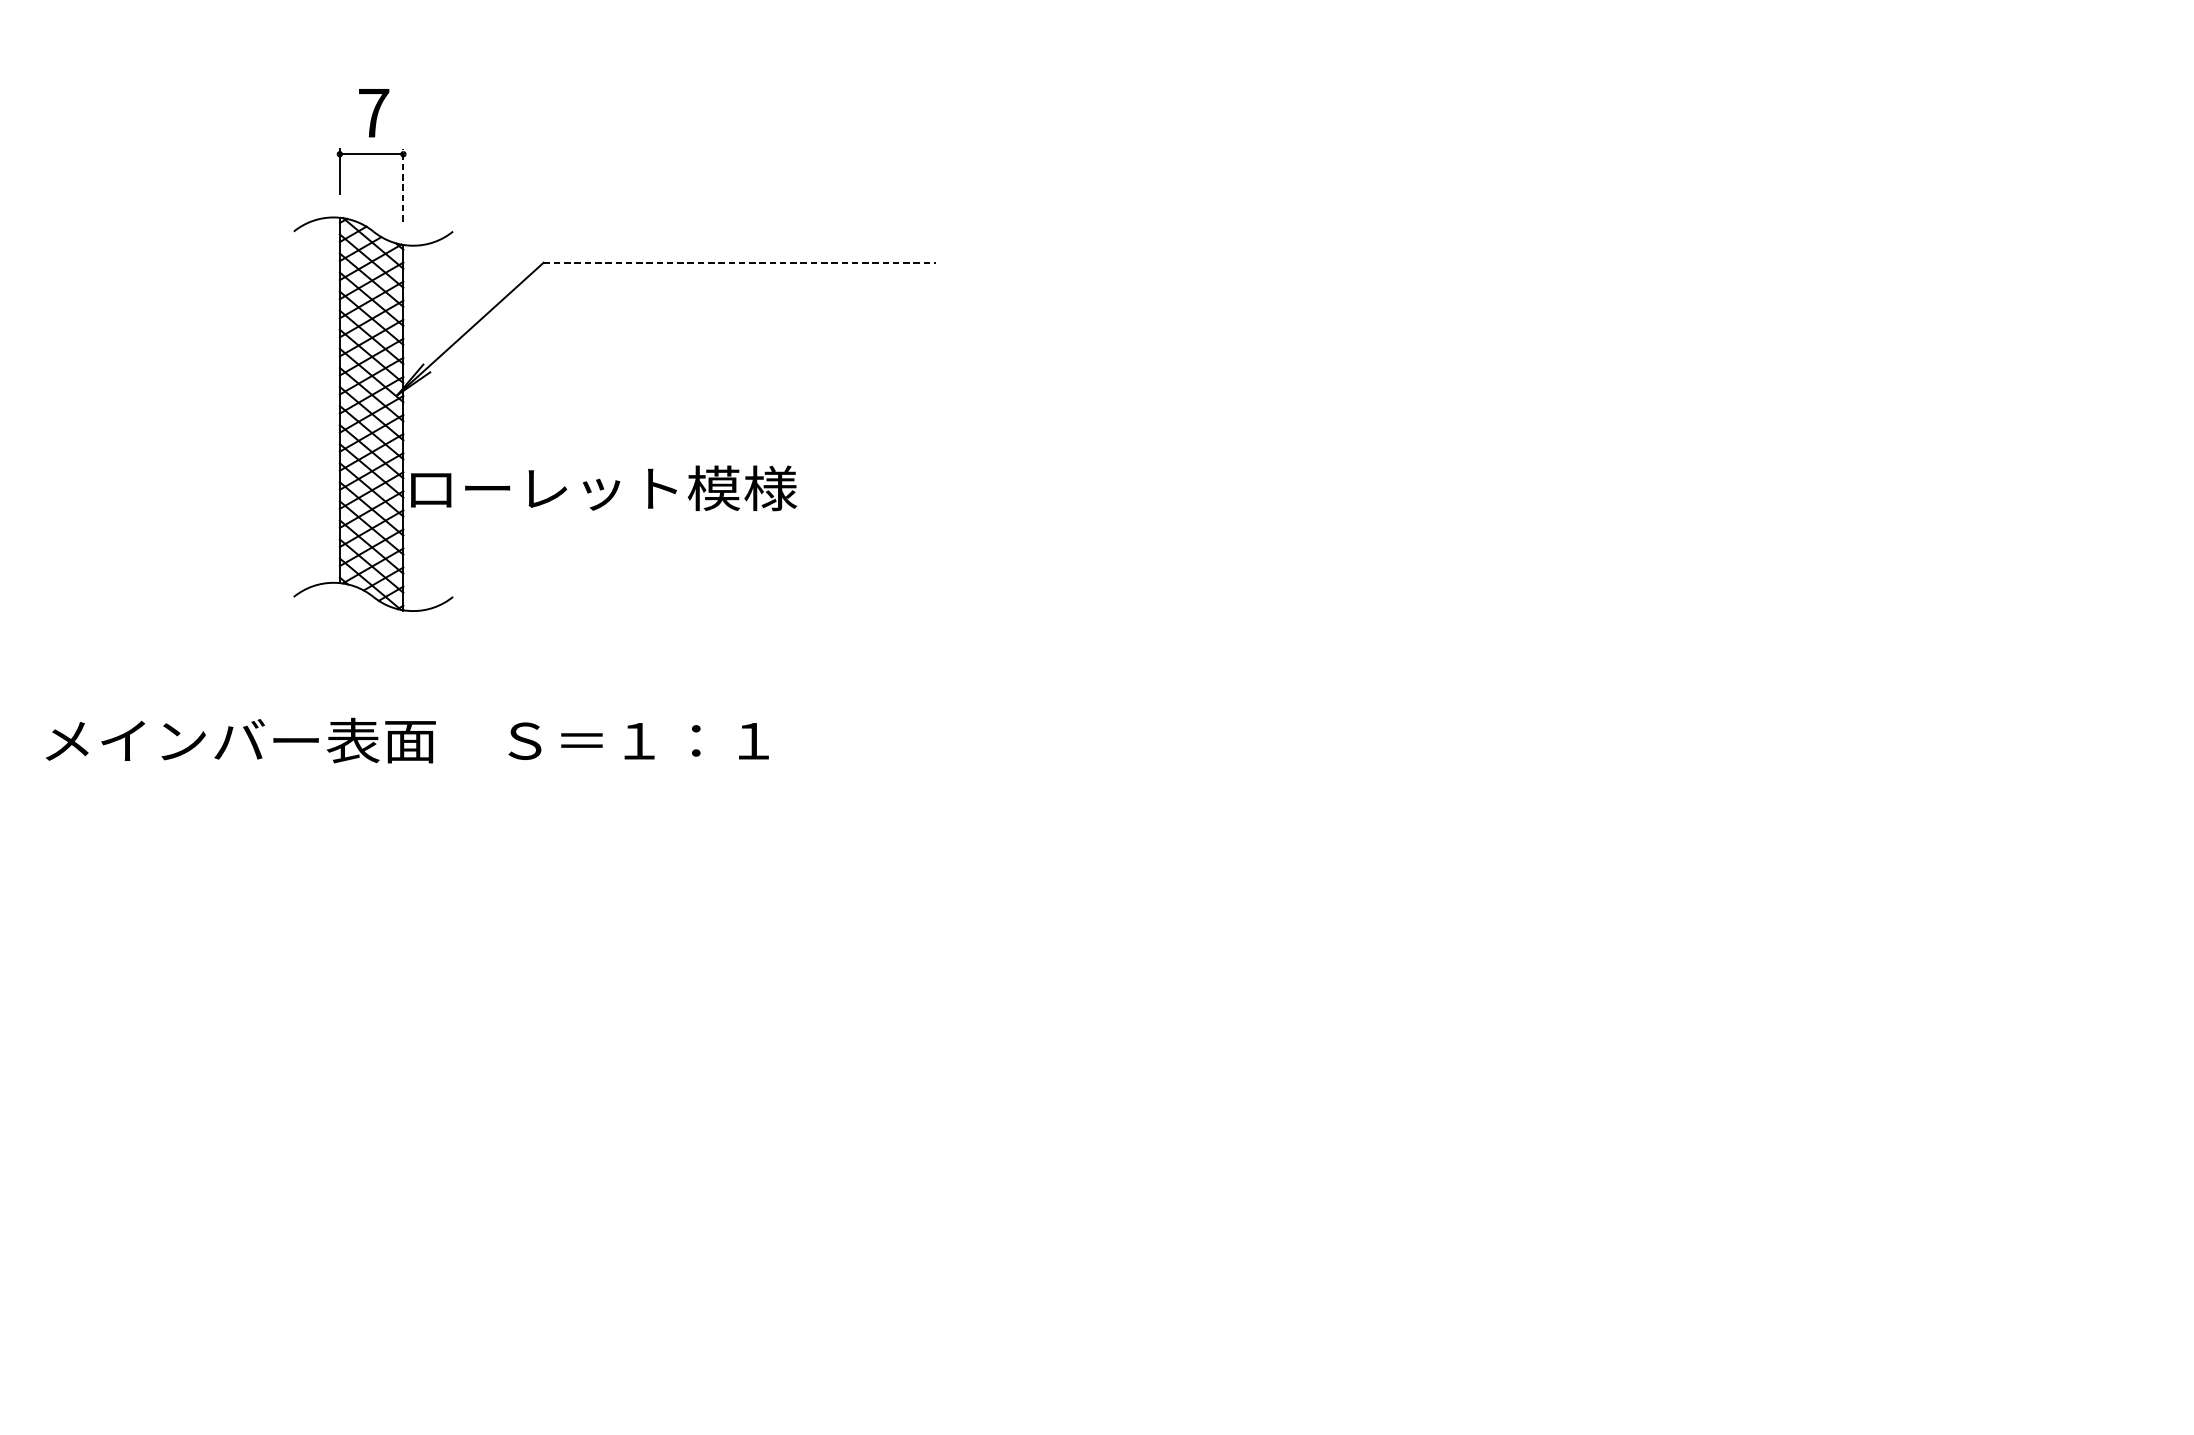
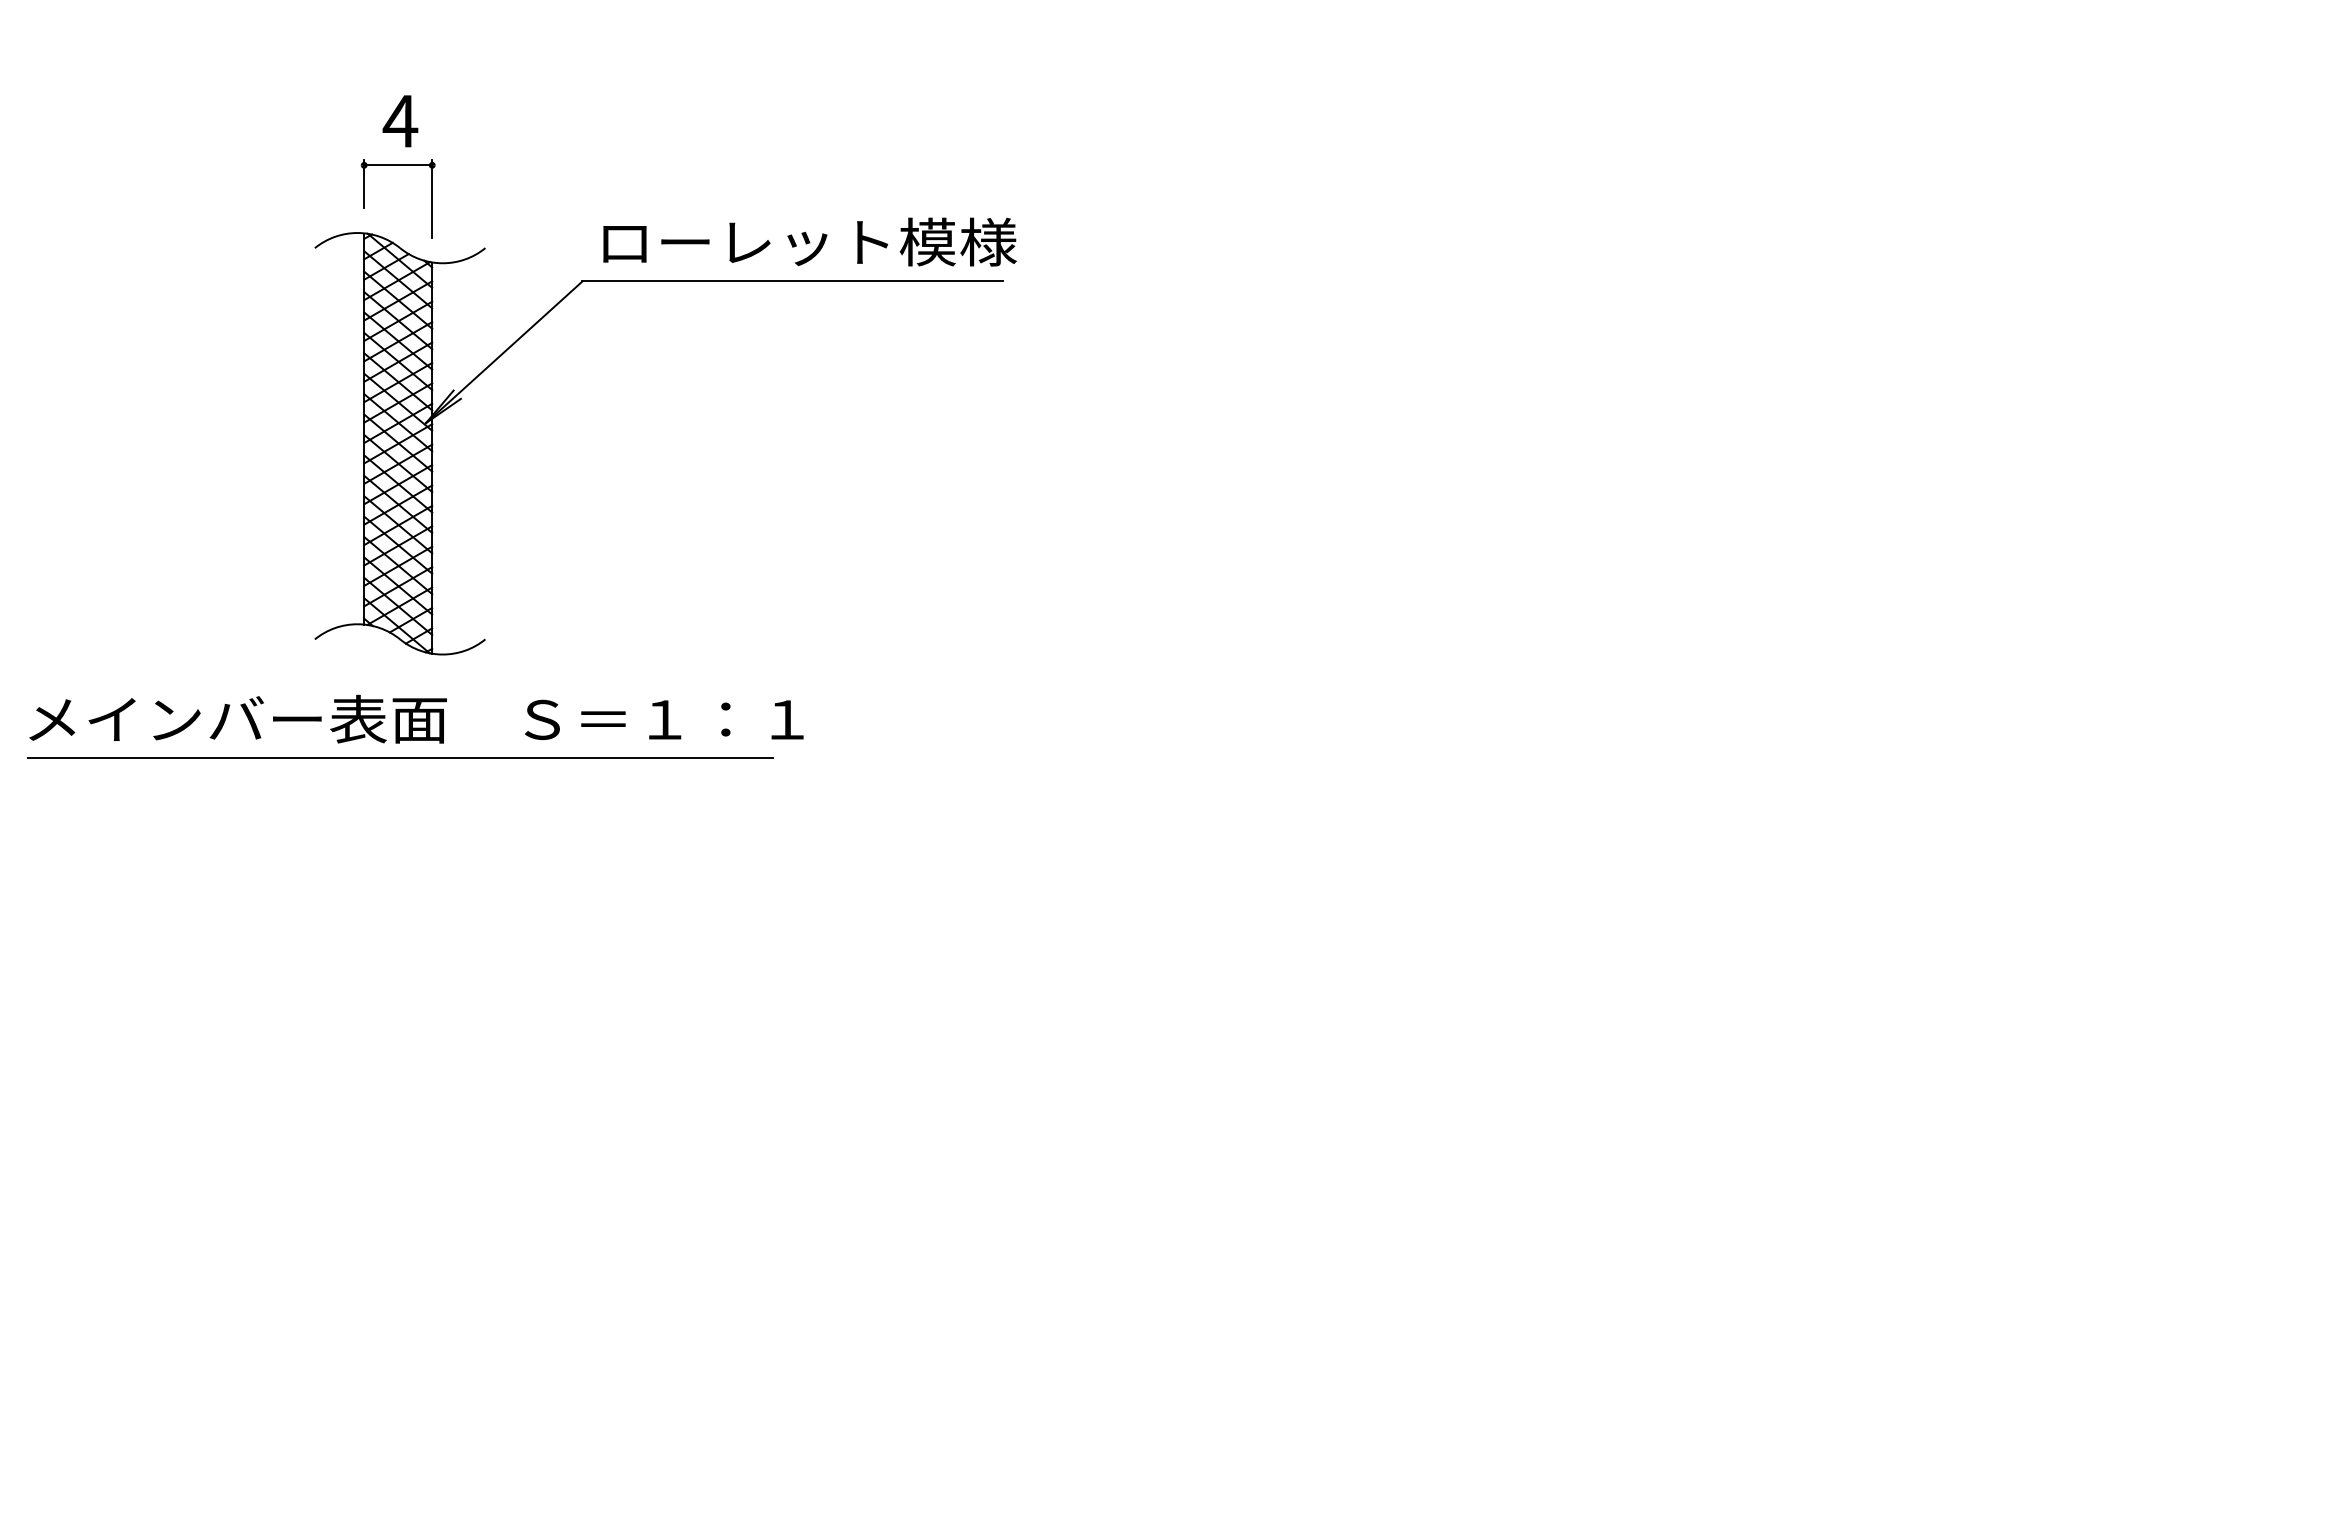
text: (373, 113) -> (400, 121), 7 -> 4
line: (403, 185) -> (432, 198), dashed -> solid
line: (740, 262) -> (793, 281), dashed -> solid
text: (603, 487) -> (809, 241), moved
line: (373, 707) -> (400, 757), added
text: (407, 739) -> (416, 718), moved

